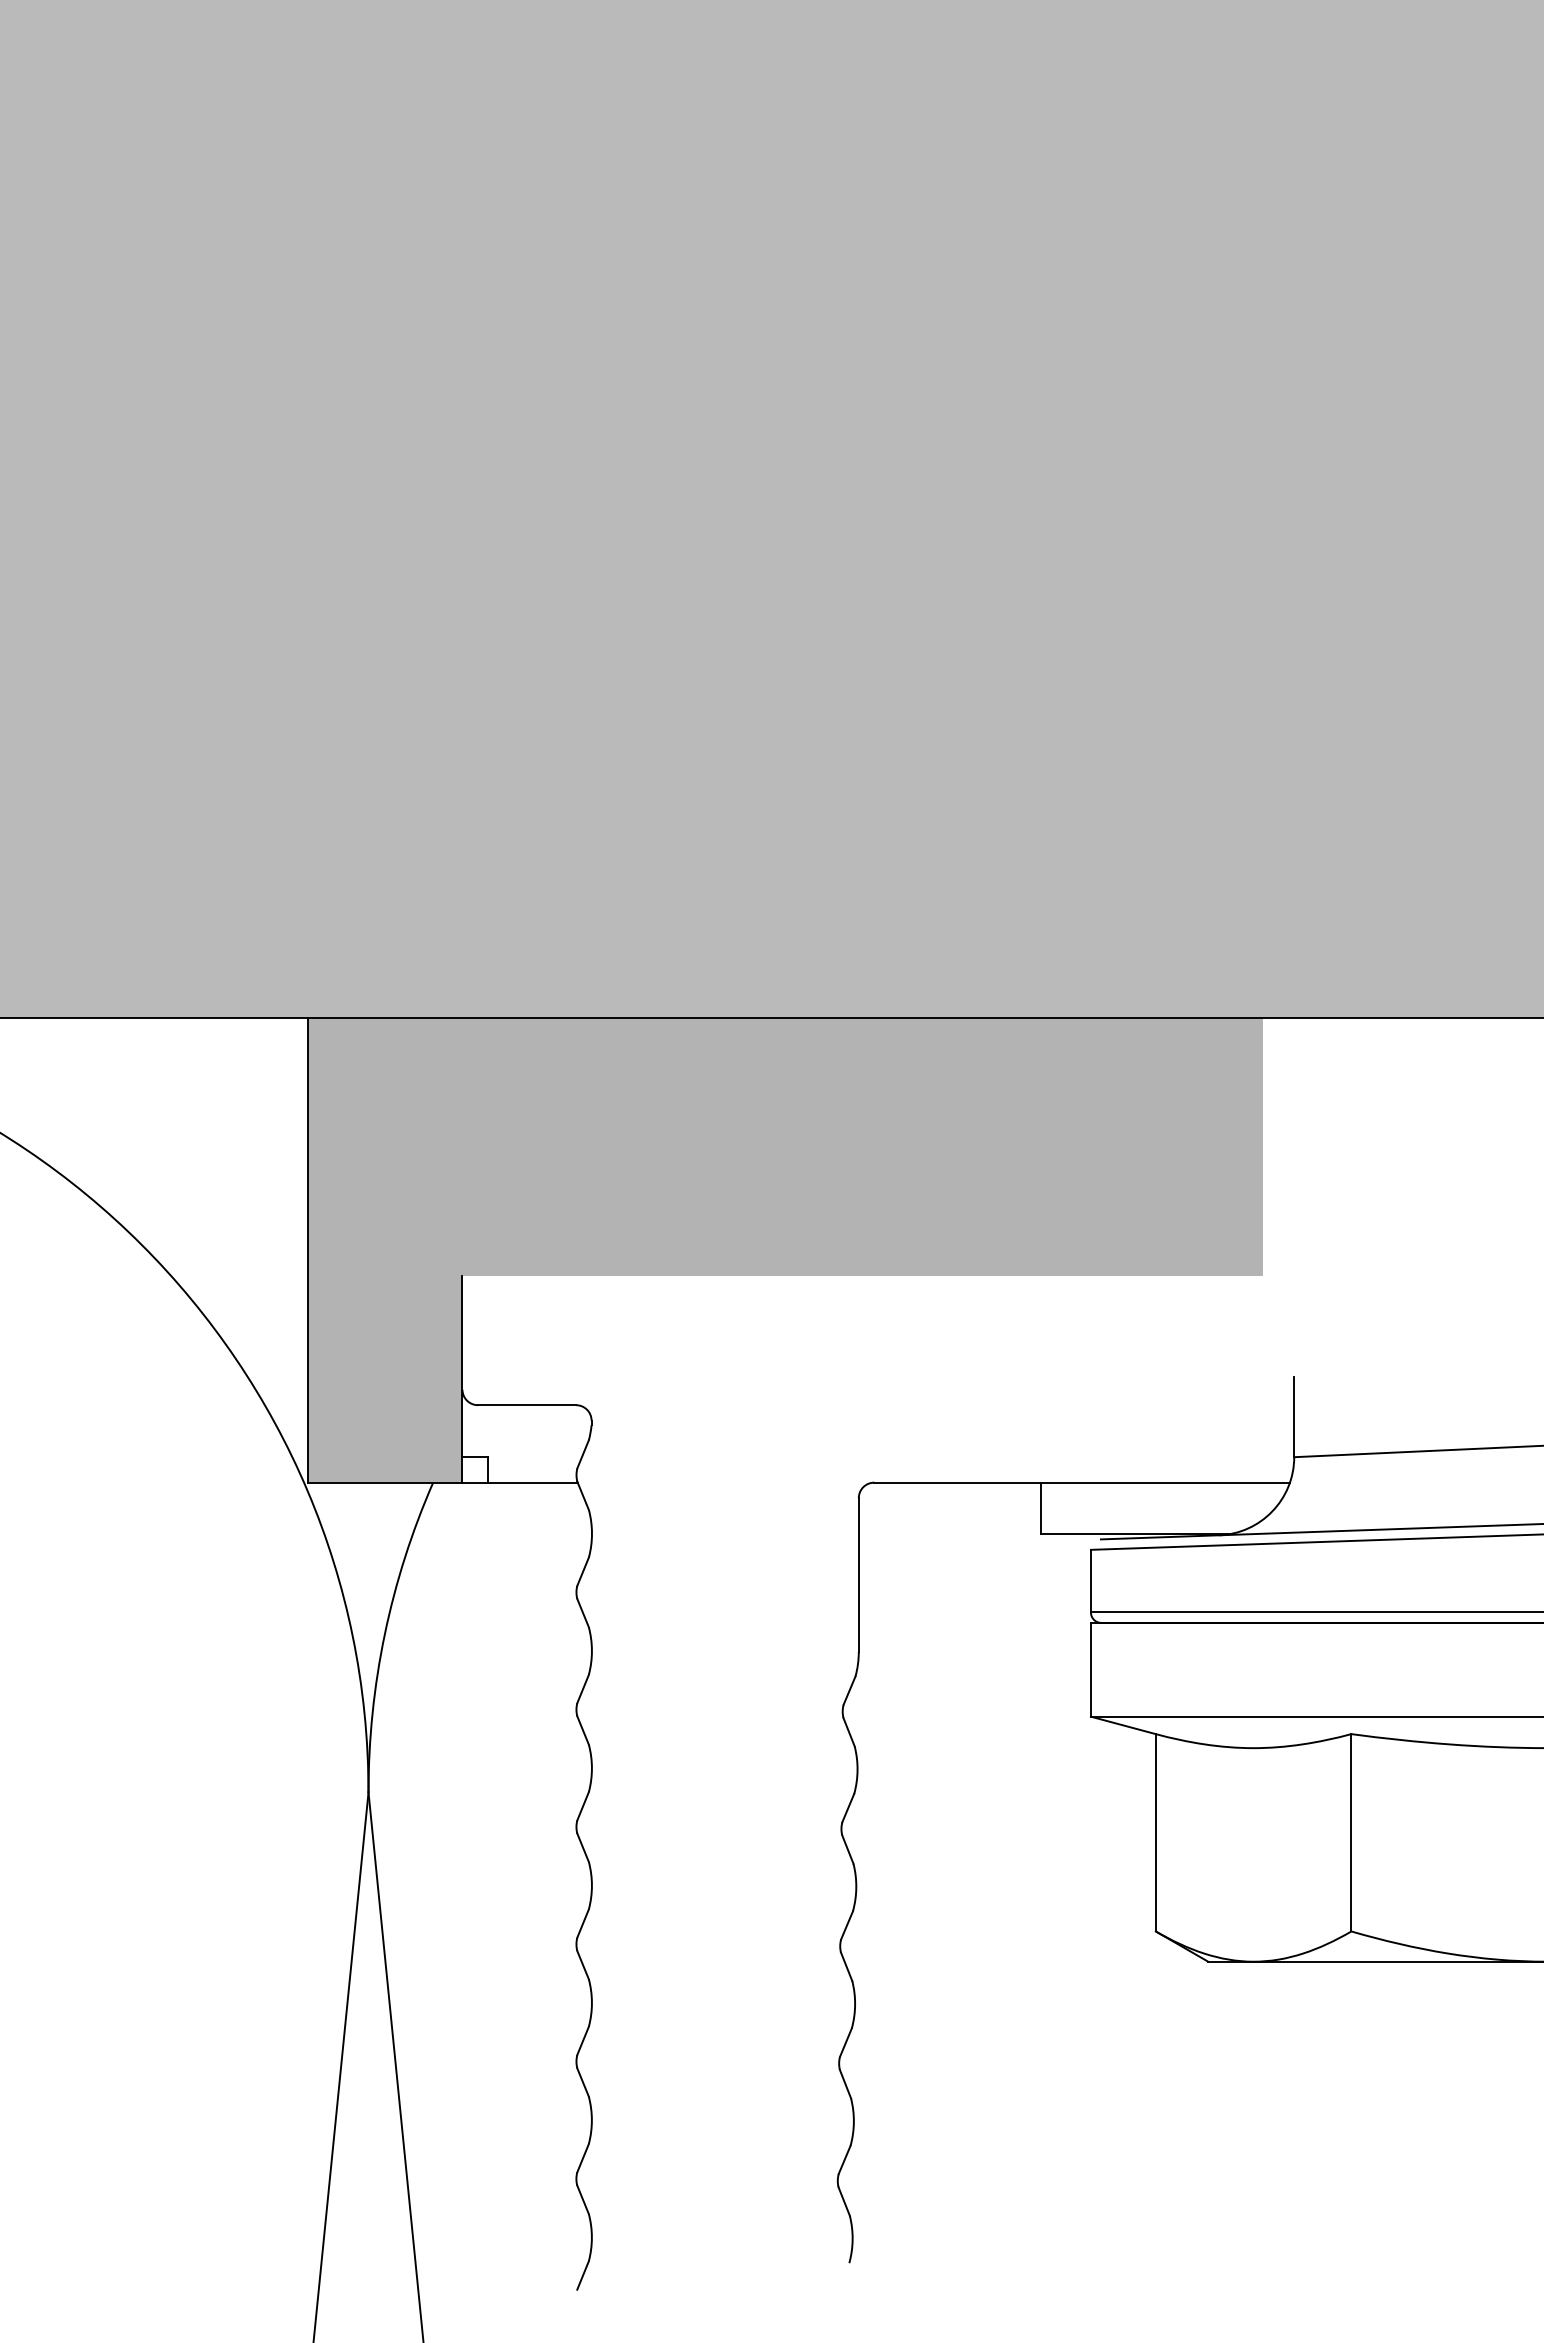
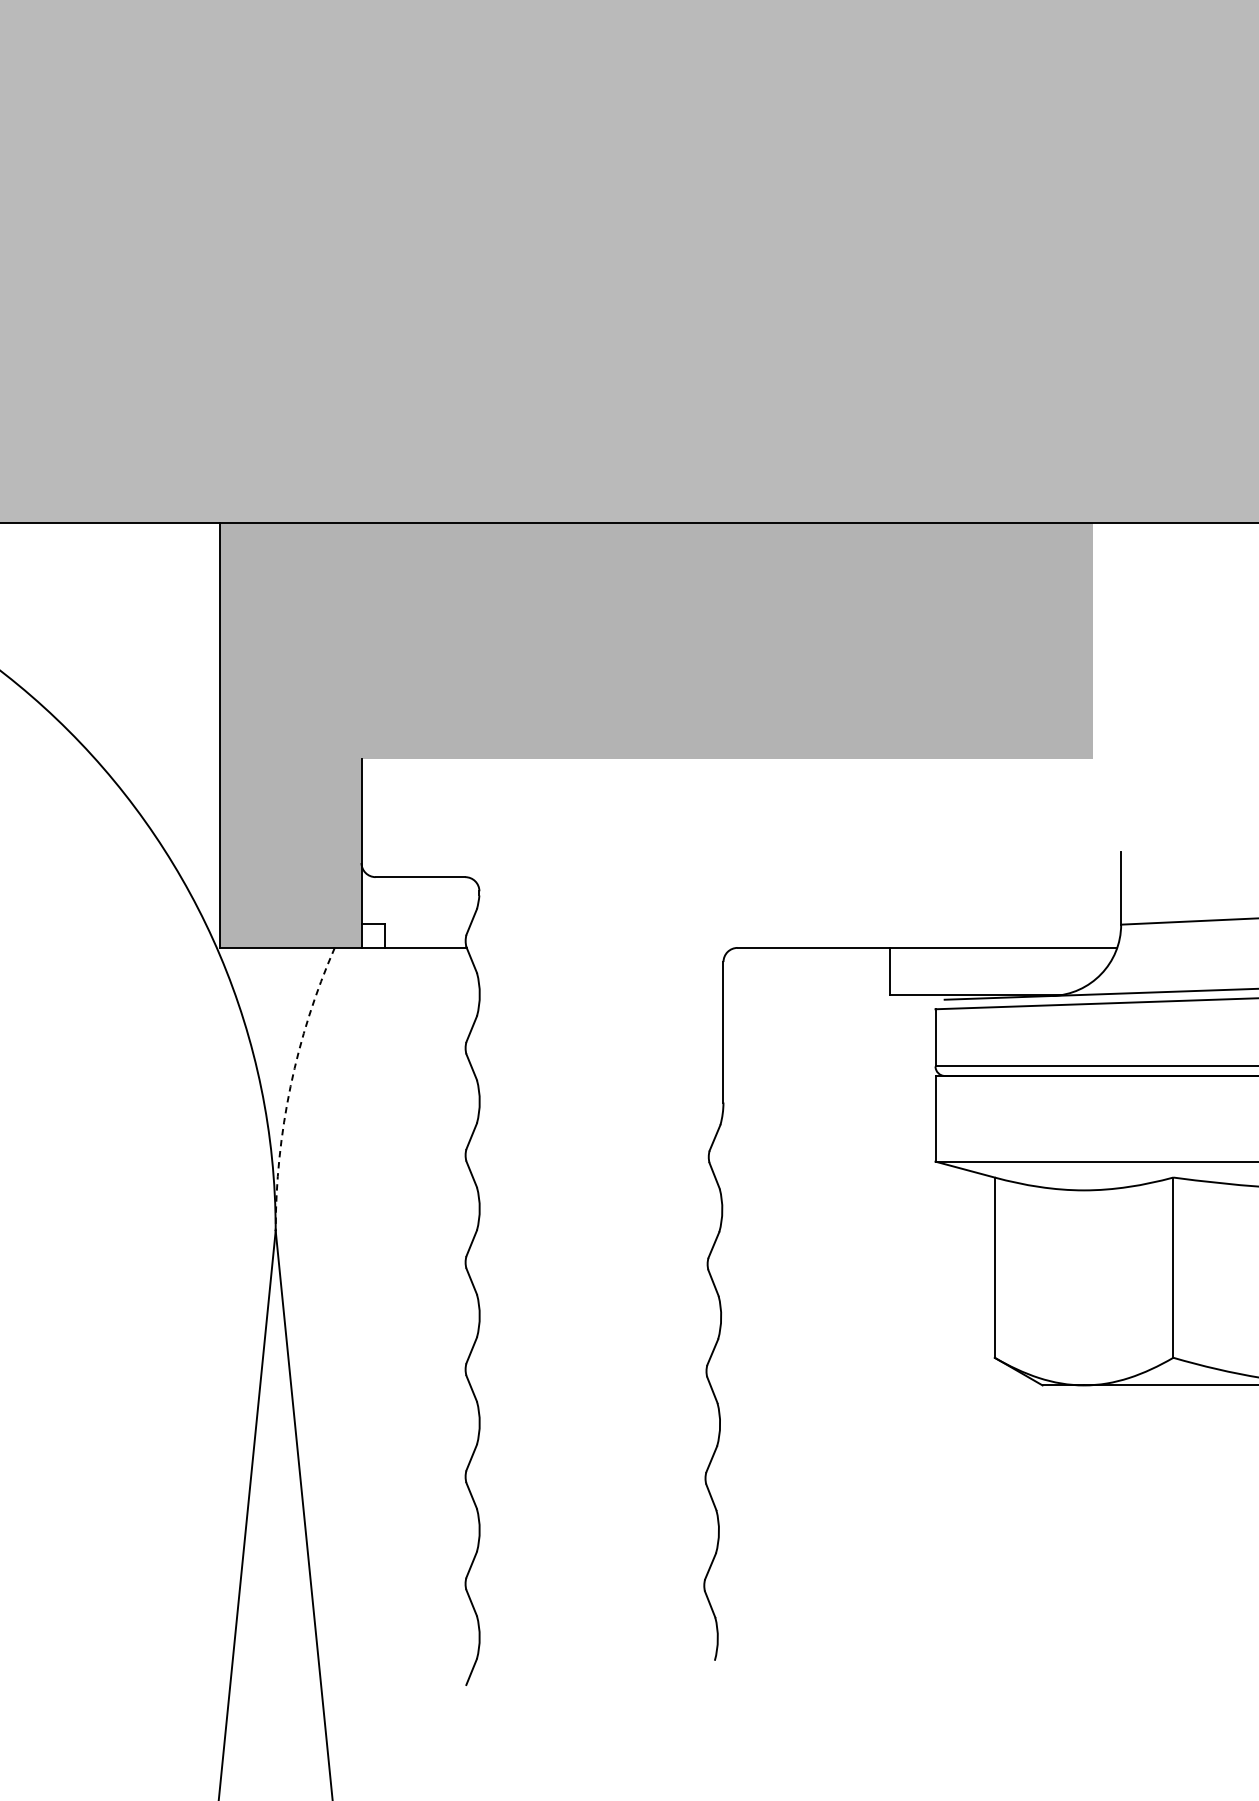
arc: (384, 1634) -> (290, 1086), solid -> dashed

